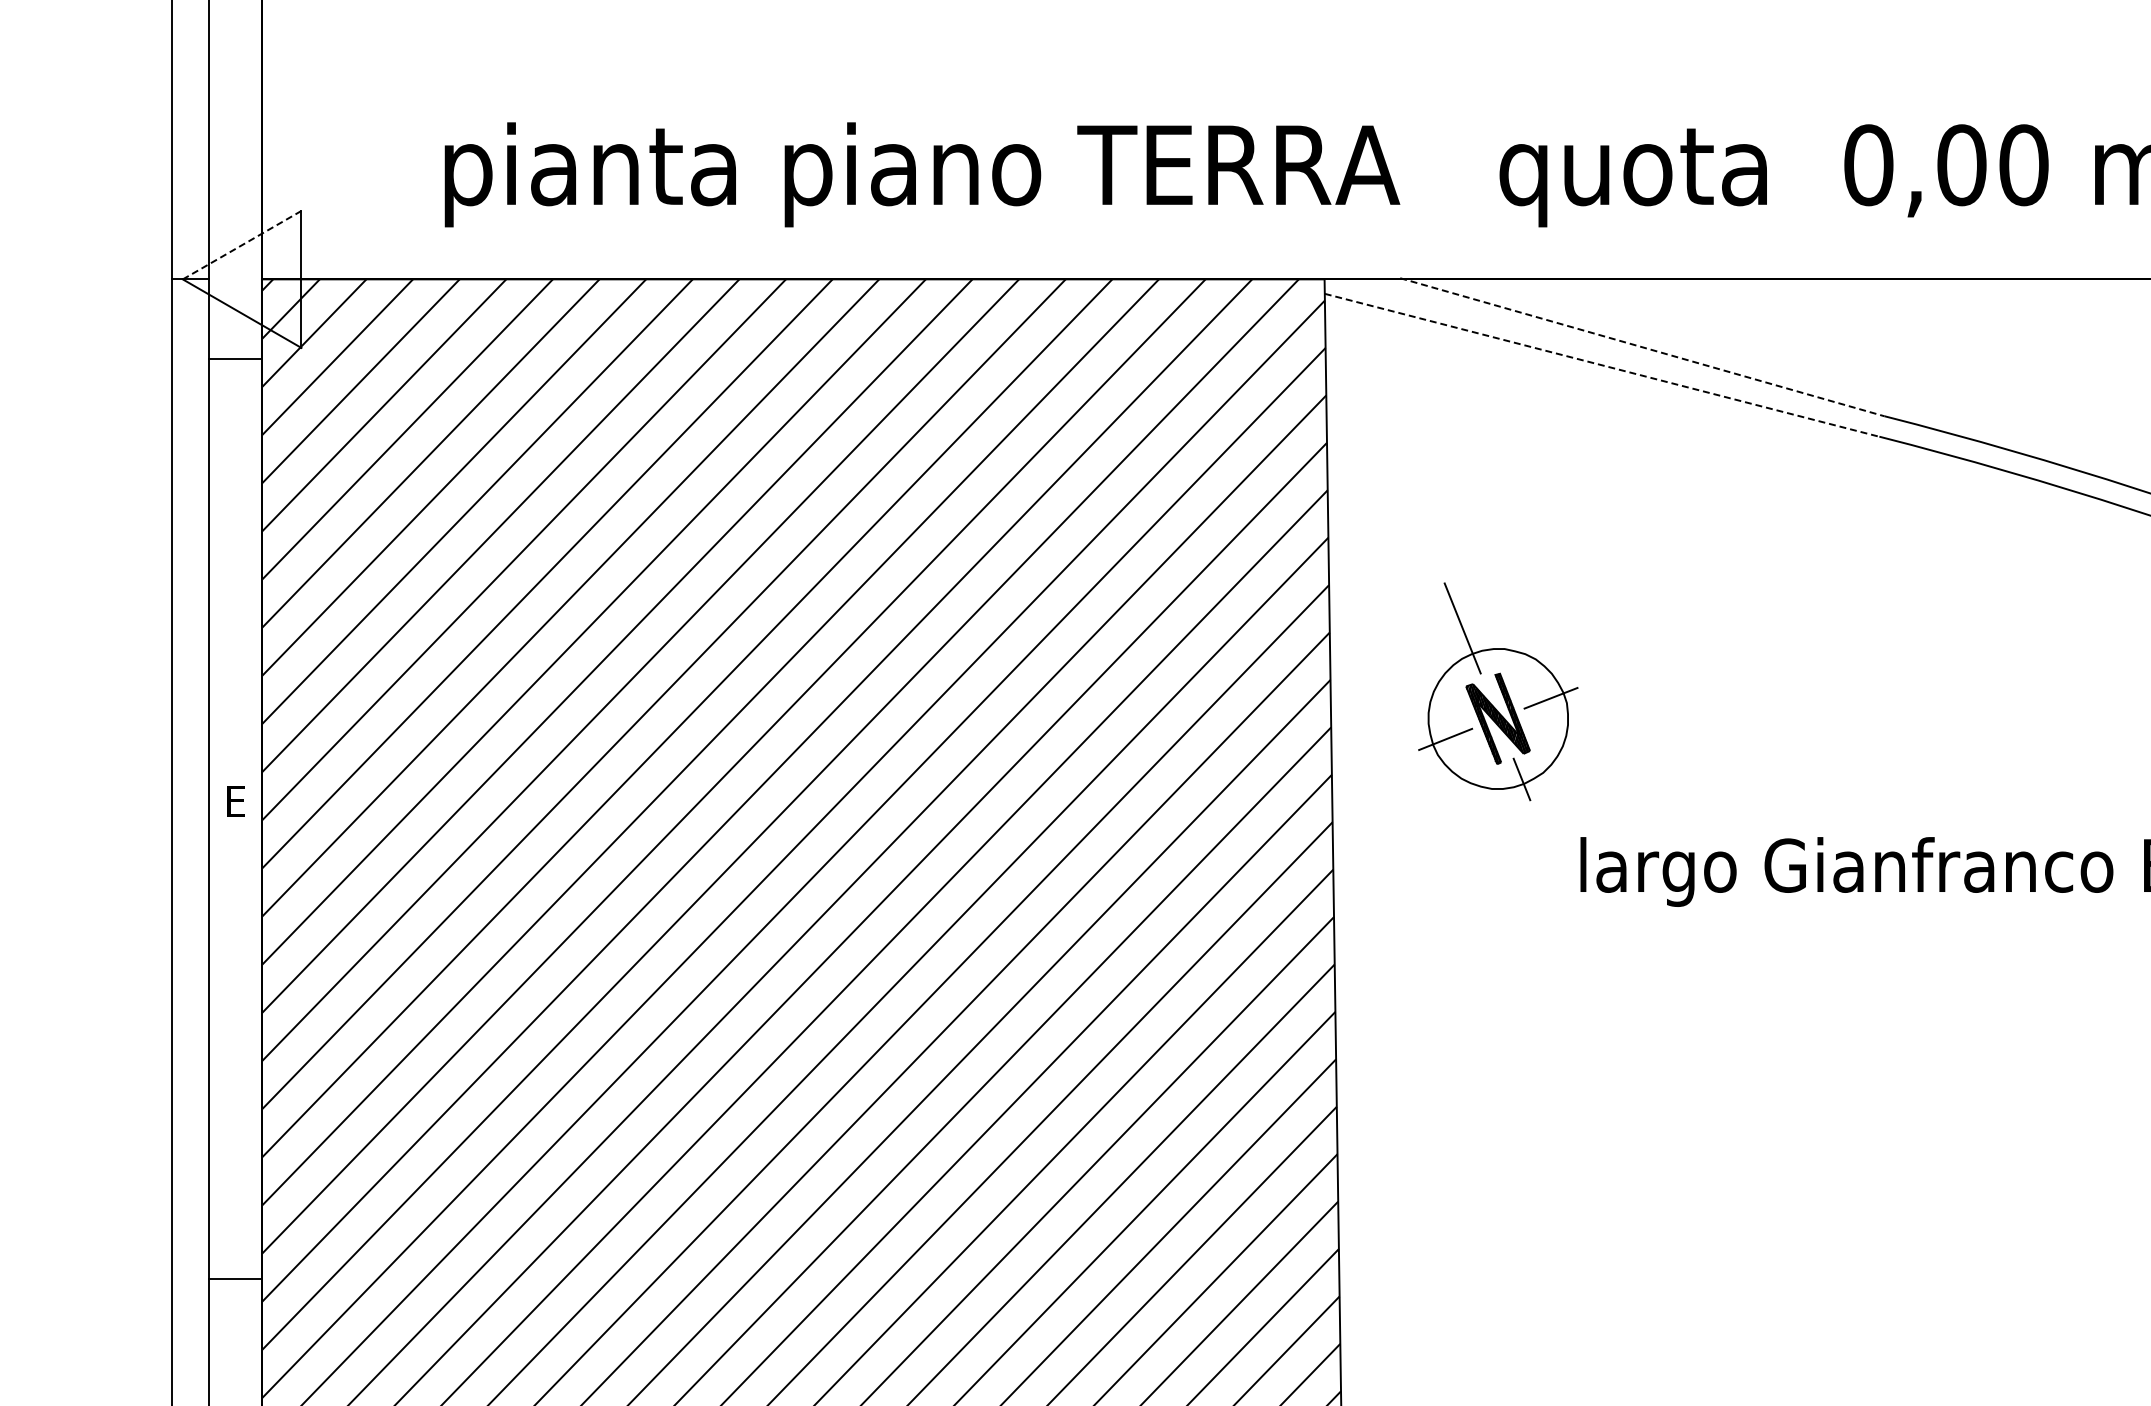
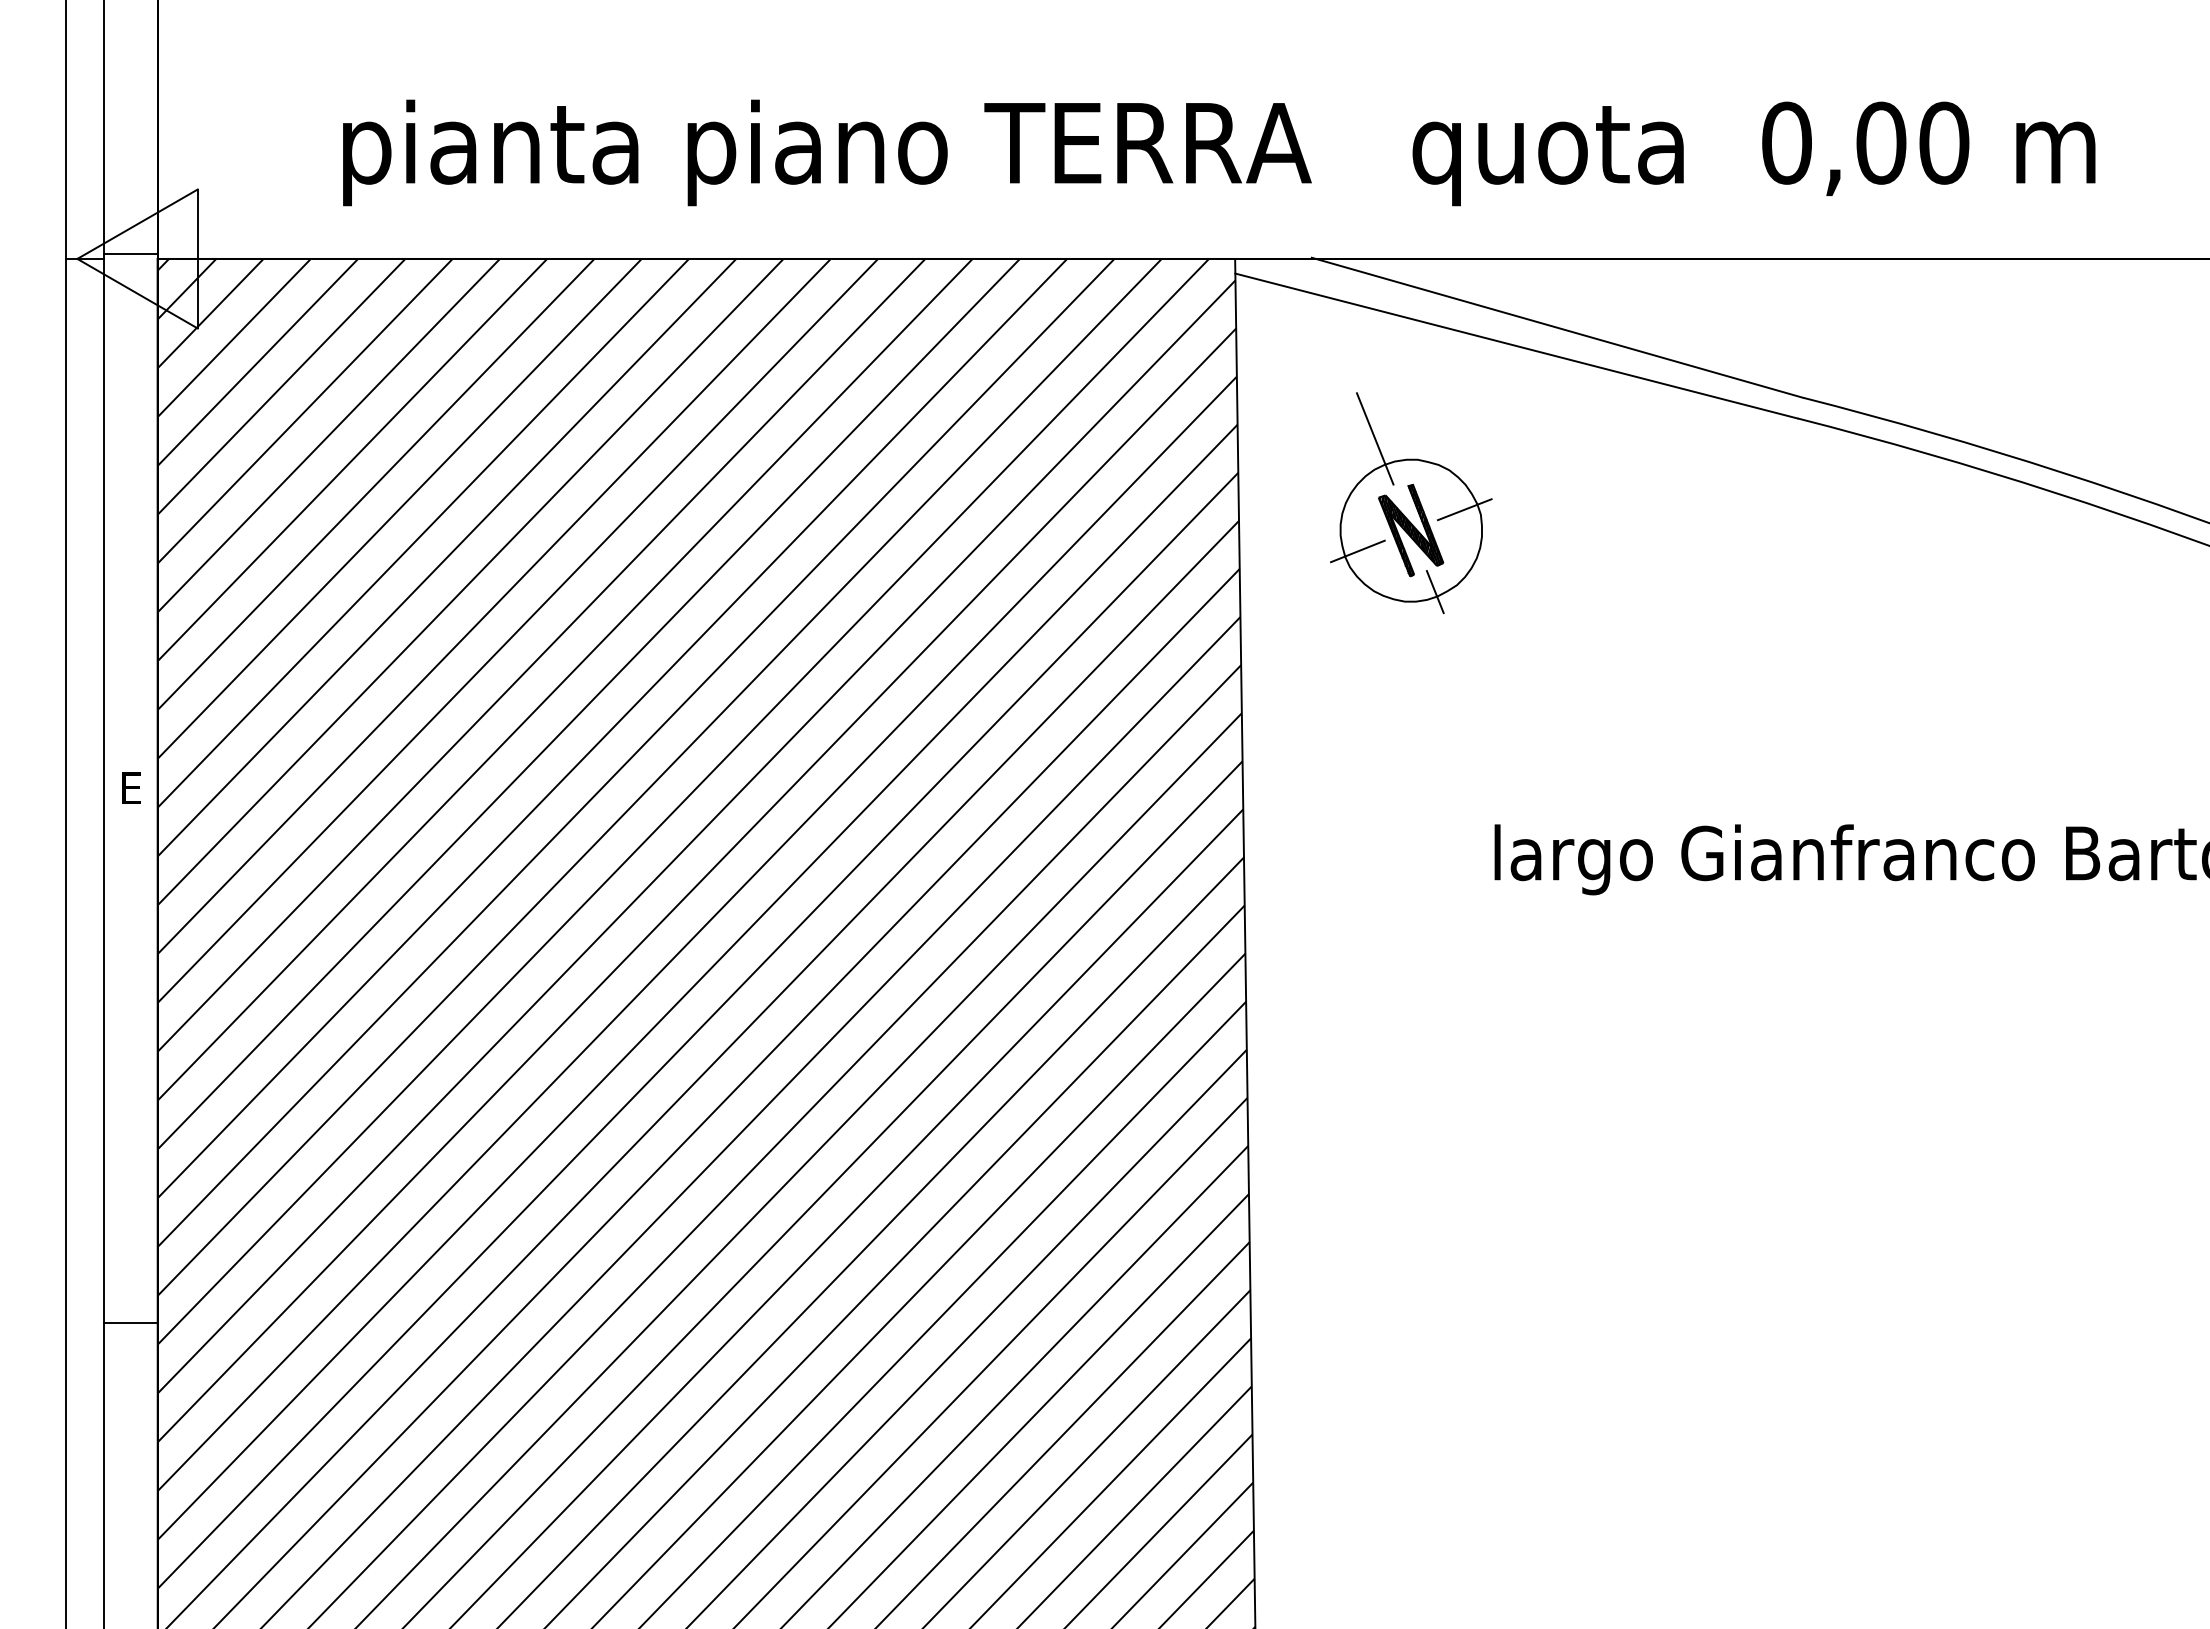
line: (242, 245) -> (137, 224), dashed -> solid
line: (1642, 347) -> (1557, 327), dashed -> solid
line: (235, 358) -> (130, 253), moved
line: (1603, 365) -> (1517, 346), dashed -> solid
part: (1498, 692) -> (1411, 503), moved
line: (235, 1278) -> (130, 1323), moved

